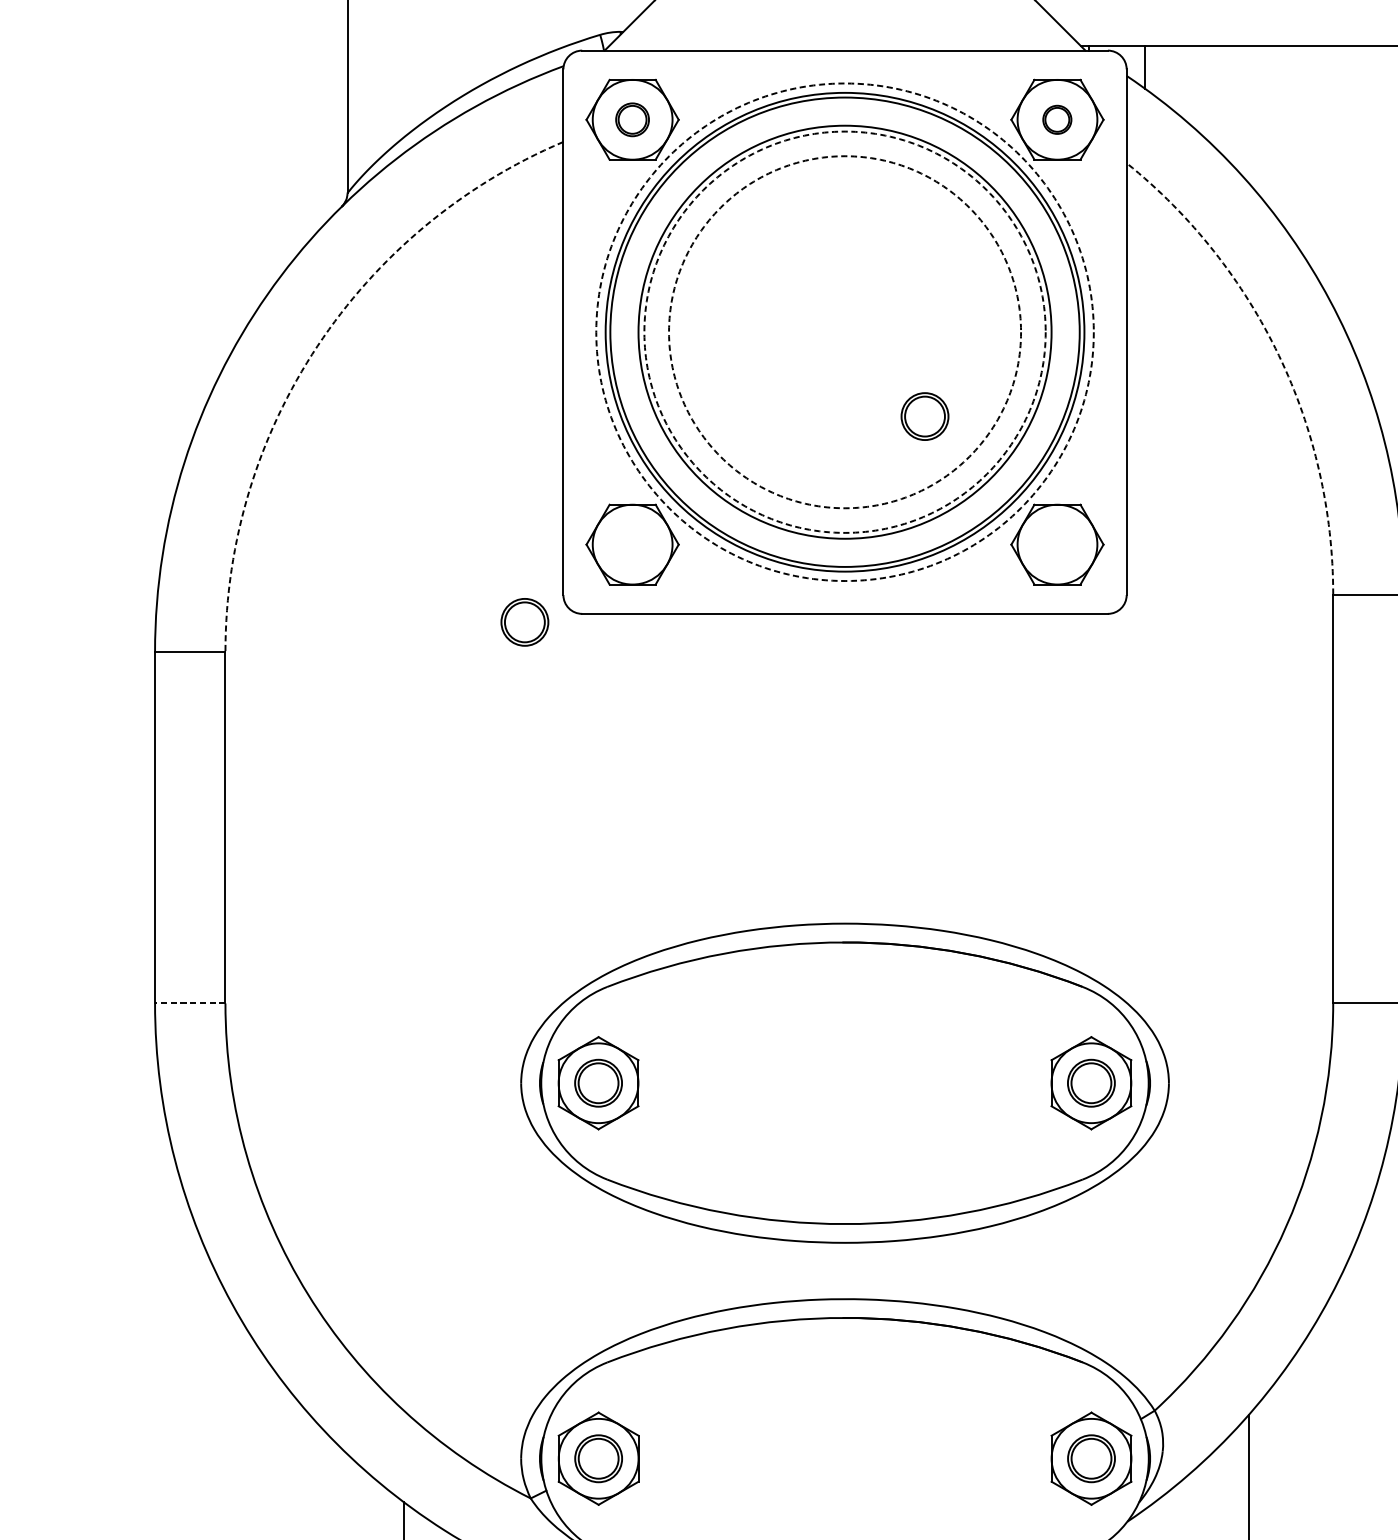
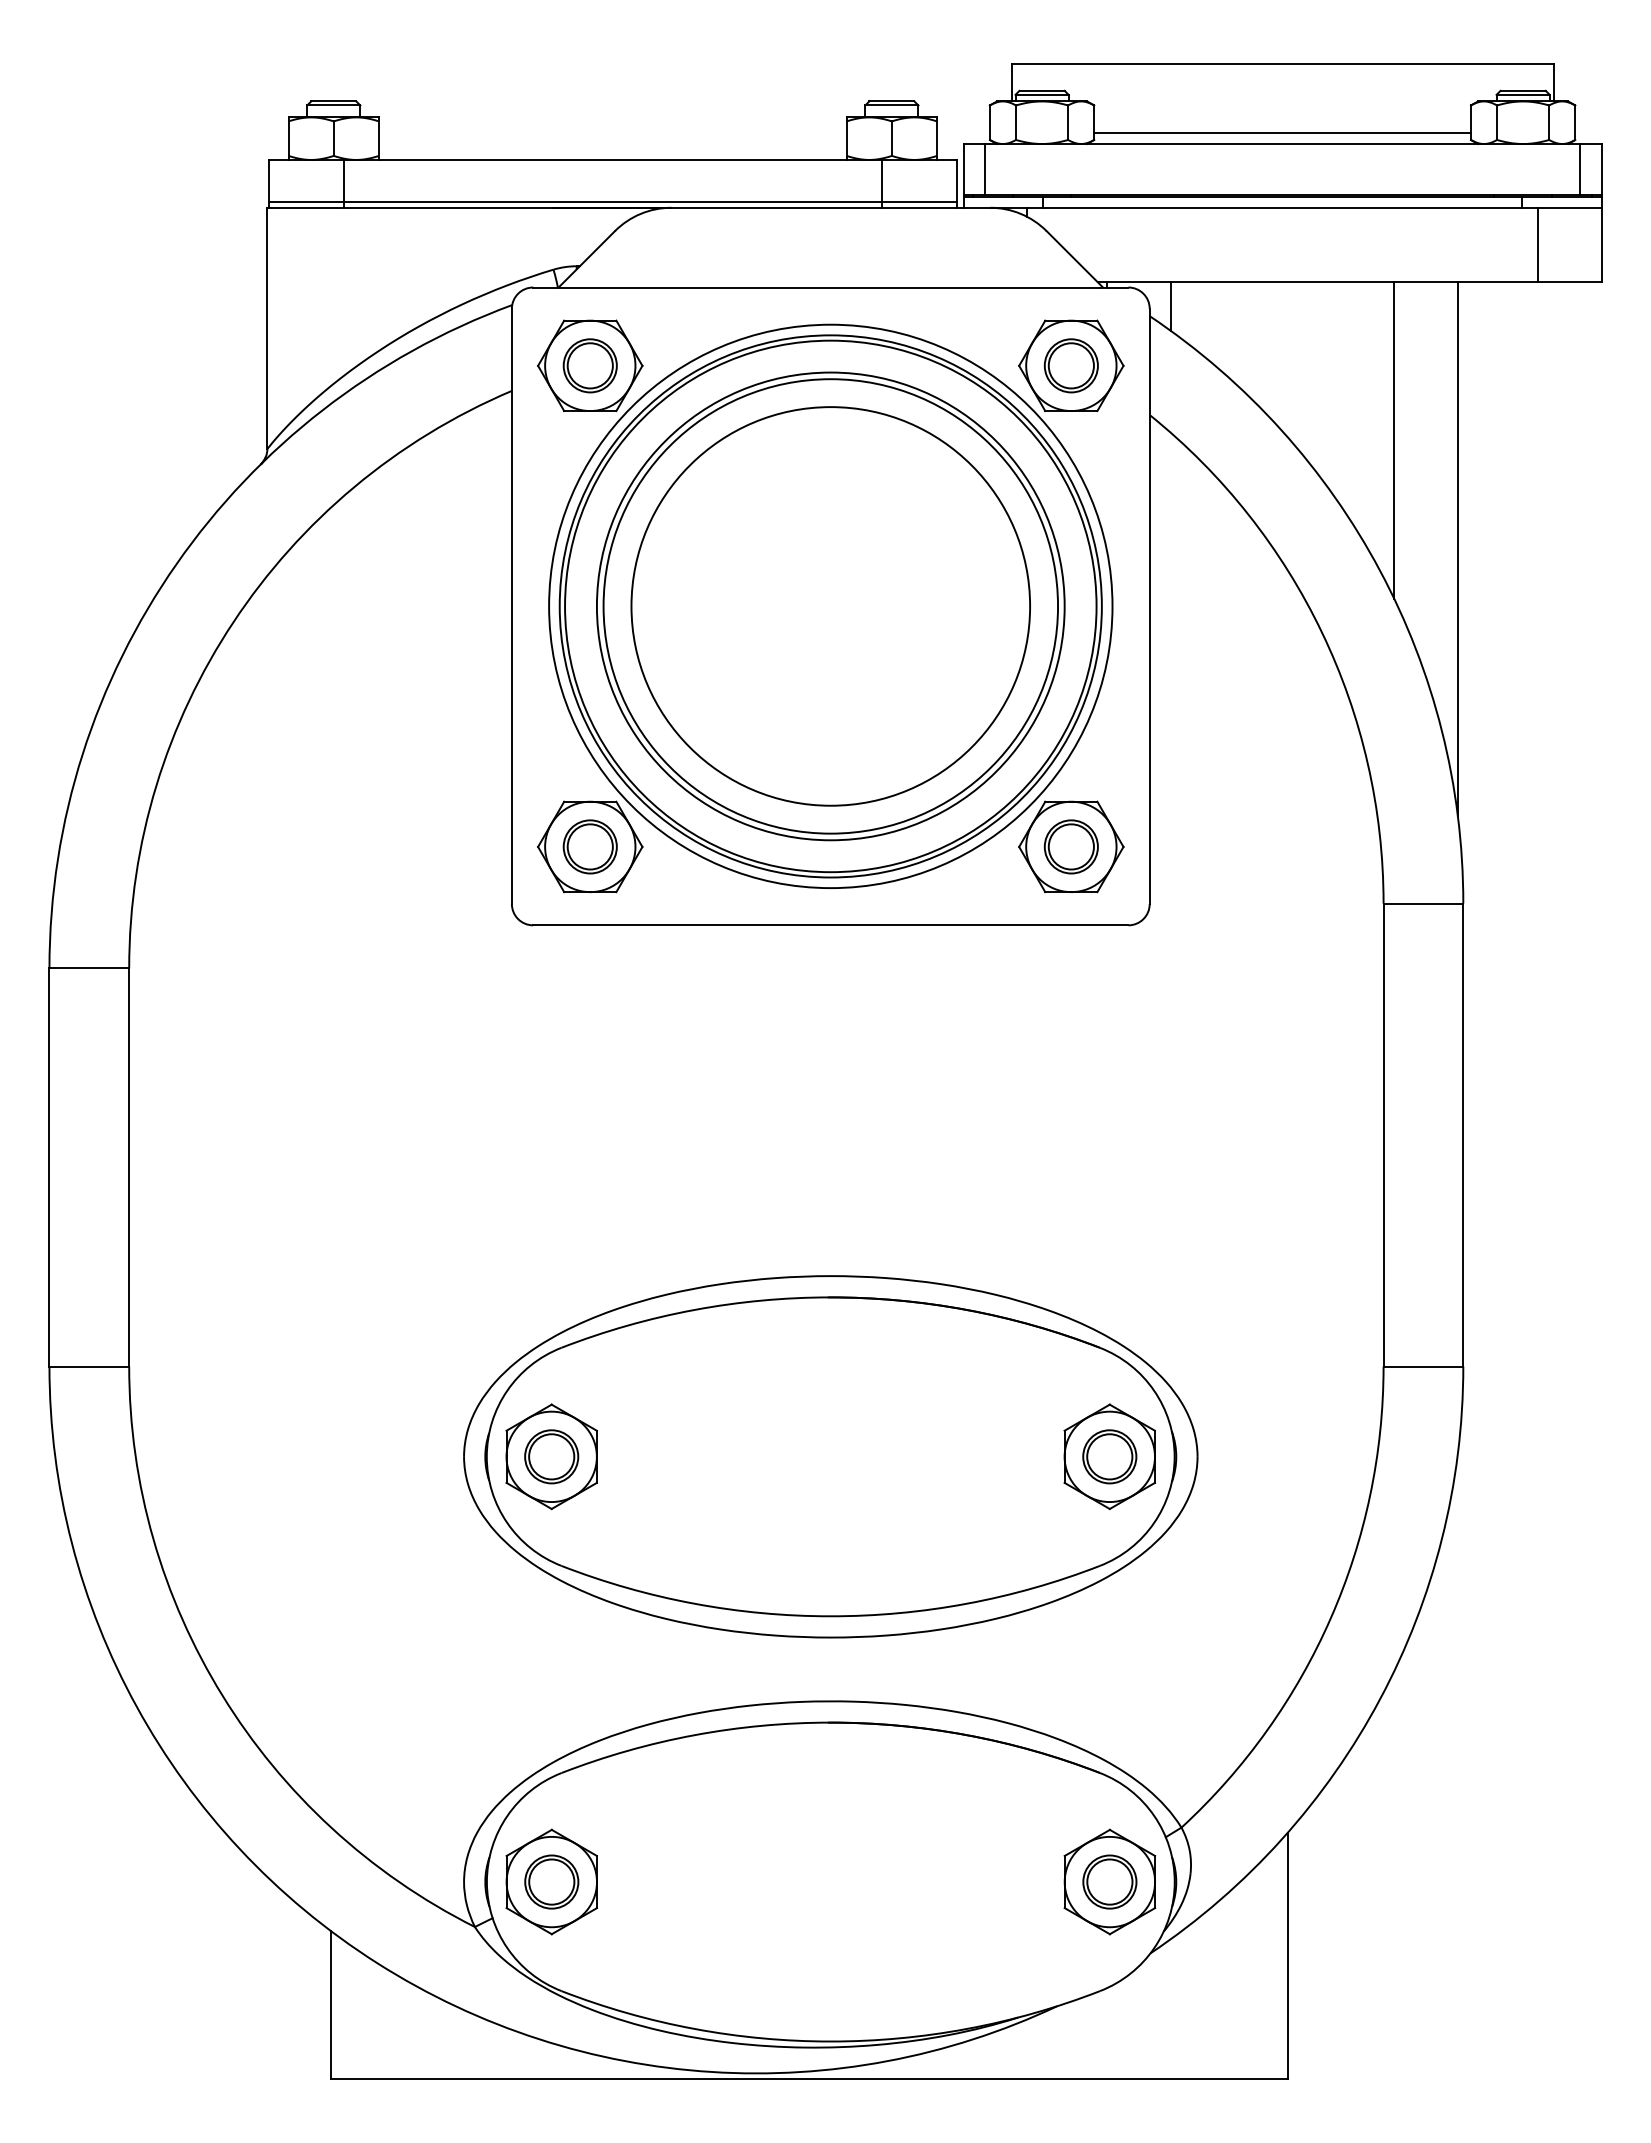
part: (631, 119) -> (589, 365), size x1.43
part: (1056, 119) -> (1070, 365), size x1.67
line: (1342, 185) -> (1394, 440), added
circle: (844, 332) -> (830, 606), dashed -> solid
circle: (844, 332) -> (830, 606), dashed -> solid
circle: (844, 332) -> (830, 606), dashed -> solid
arc: (317, 346) -> (233, 622), dashed -> solid
arc: (1279, 355) -> (1322, 632), dashed -> solid
part: (924, 416) -> (1070, 846), moved
part: (524, 621) -> (589, 846), moved
line: (190, 1003) -> (89, 1366), dashed -> solid

